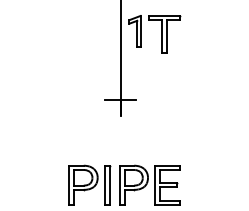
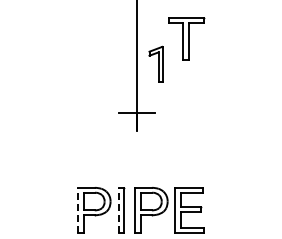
part: (134, 30) -> (155, 63), moved
line: (69, 184) -> (78, 209), solid -> dashed
line: (104, 184) -> (118, 209), solid -> dashed

